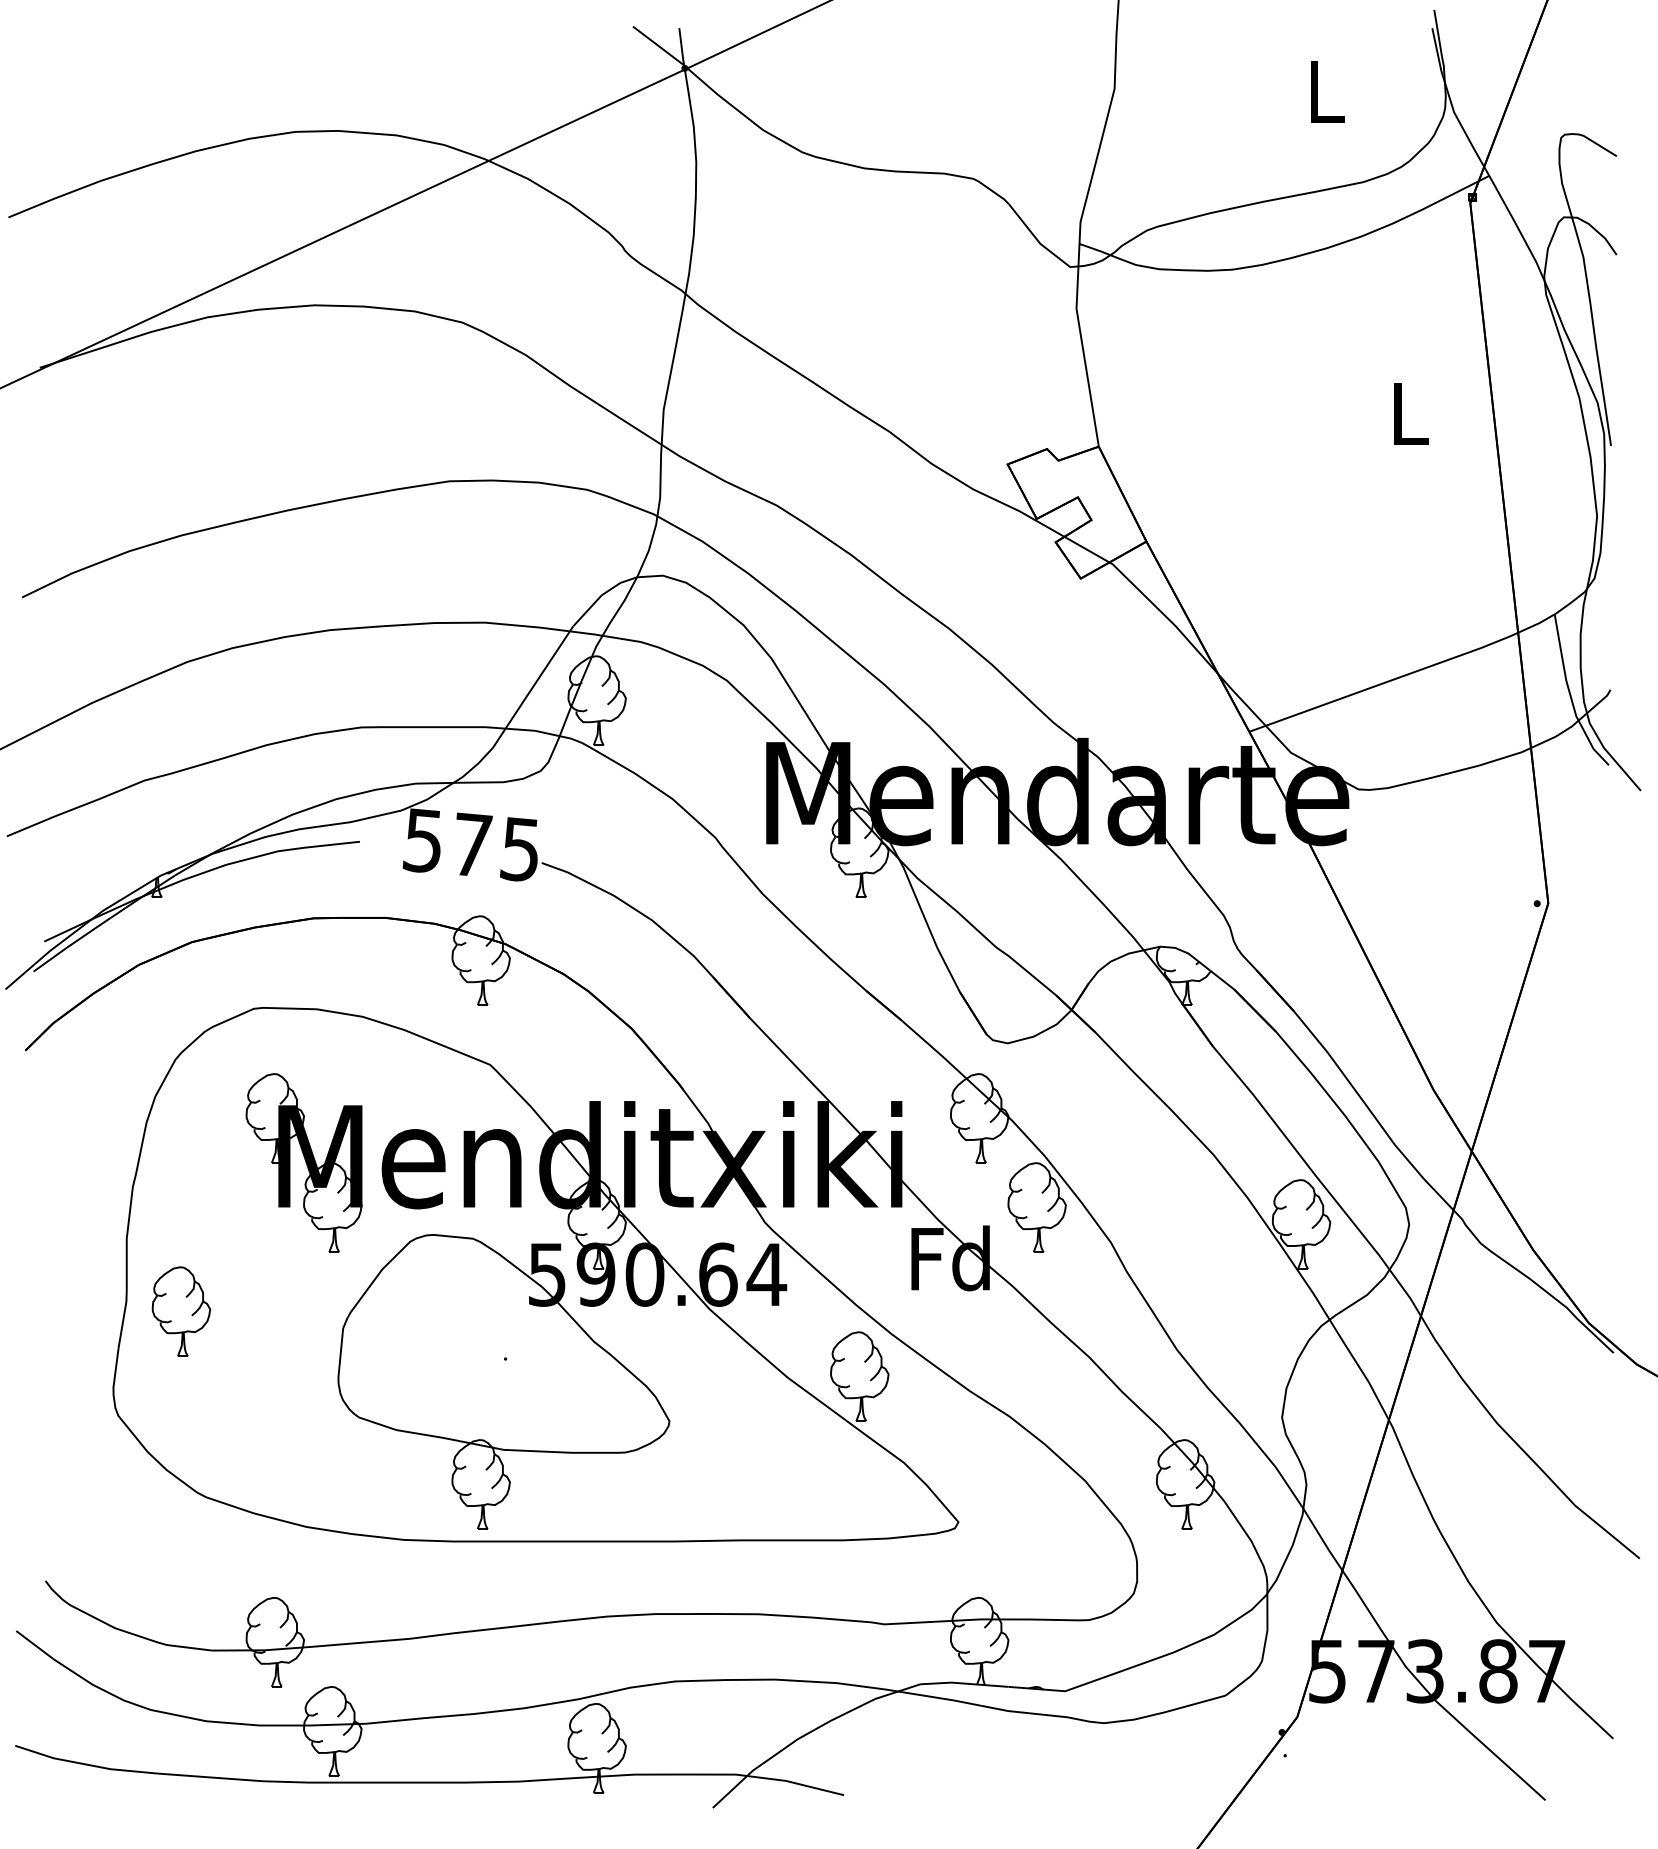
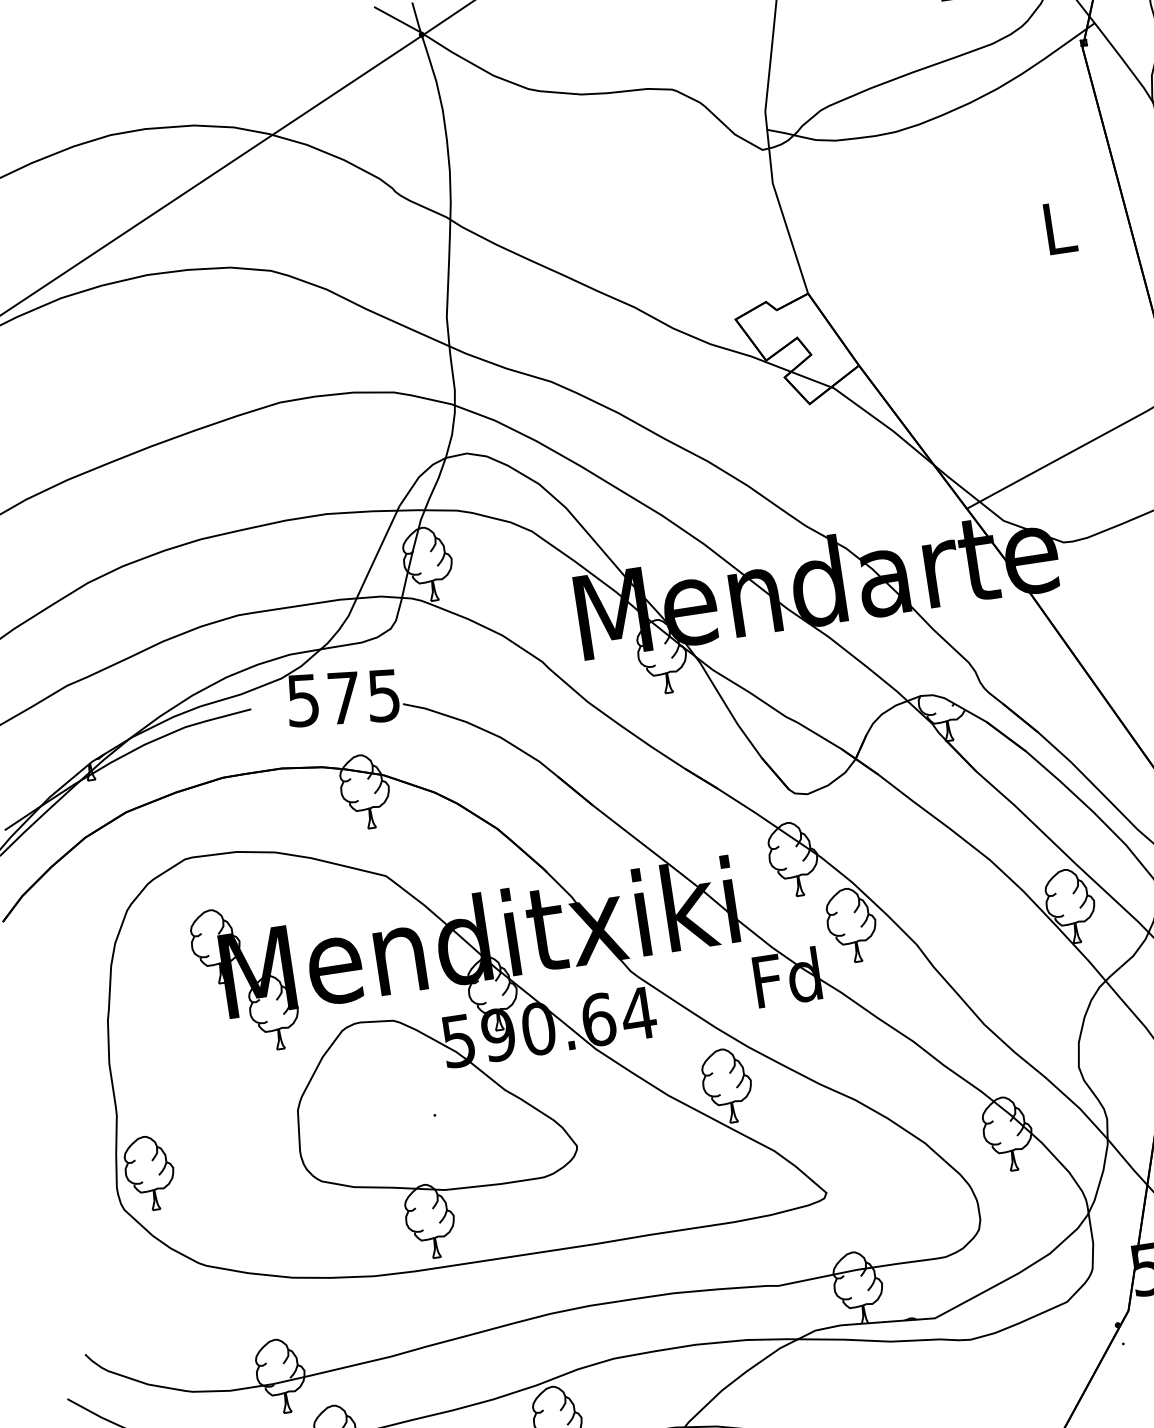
part: (181, 1311) -> (149, 1173), moved

